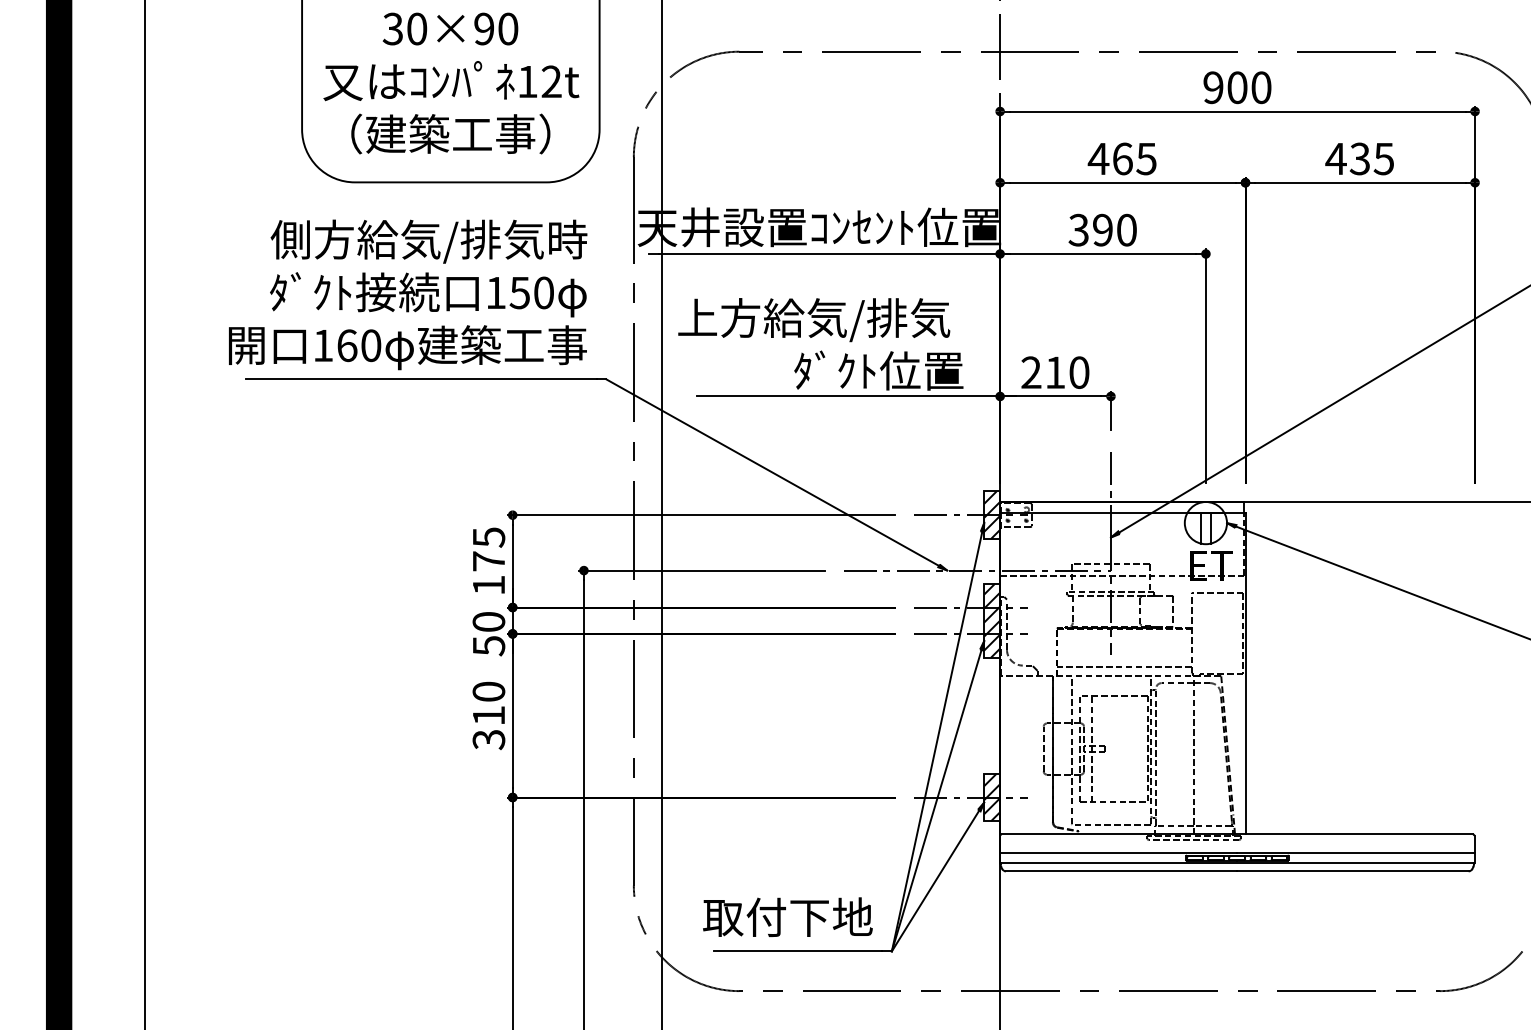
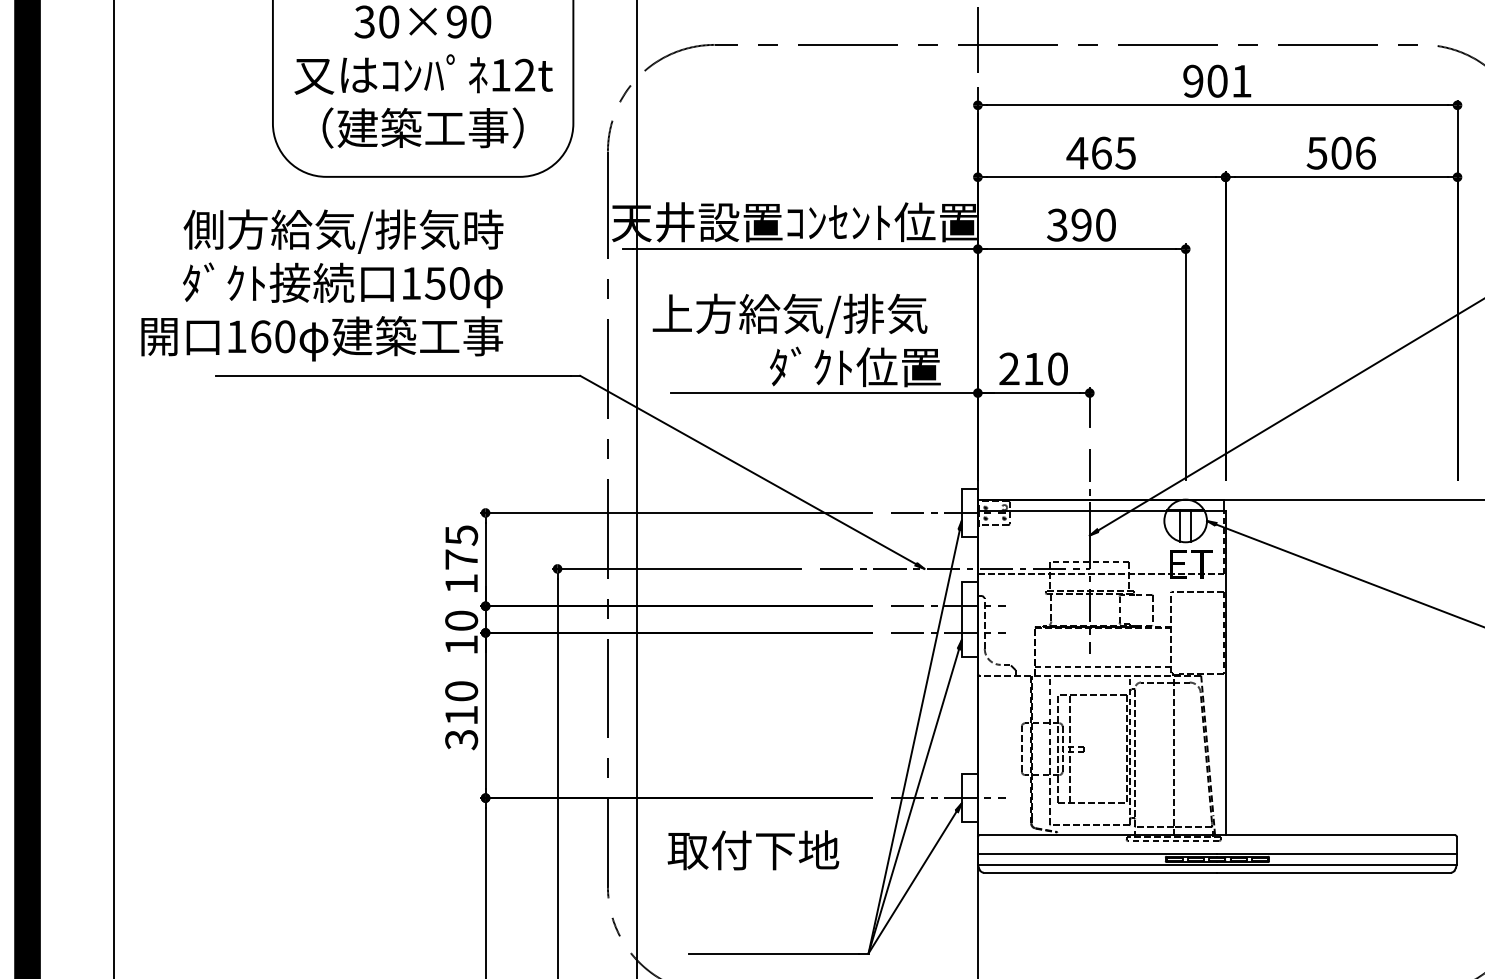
text: (1261, 87) -> (1241, 81), 900 -> 901
text: (1359, 158) -> (1340, 152), 435 -> 506
text: (408, 294) -> (322, 285), moved
hatch: (992, 514) -> (970, 512), removed
hatch: (992, 620) -> (970, 619), removed
text: (489, 646) -> (462, 645), 50 -> 10
hatch: (992, 797) -> (970, 798), removed
text: (787, 916) -> (753, 849), moved

